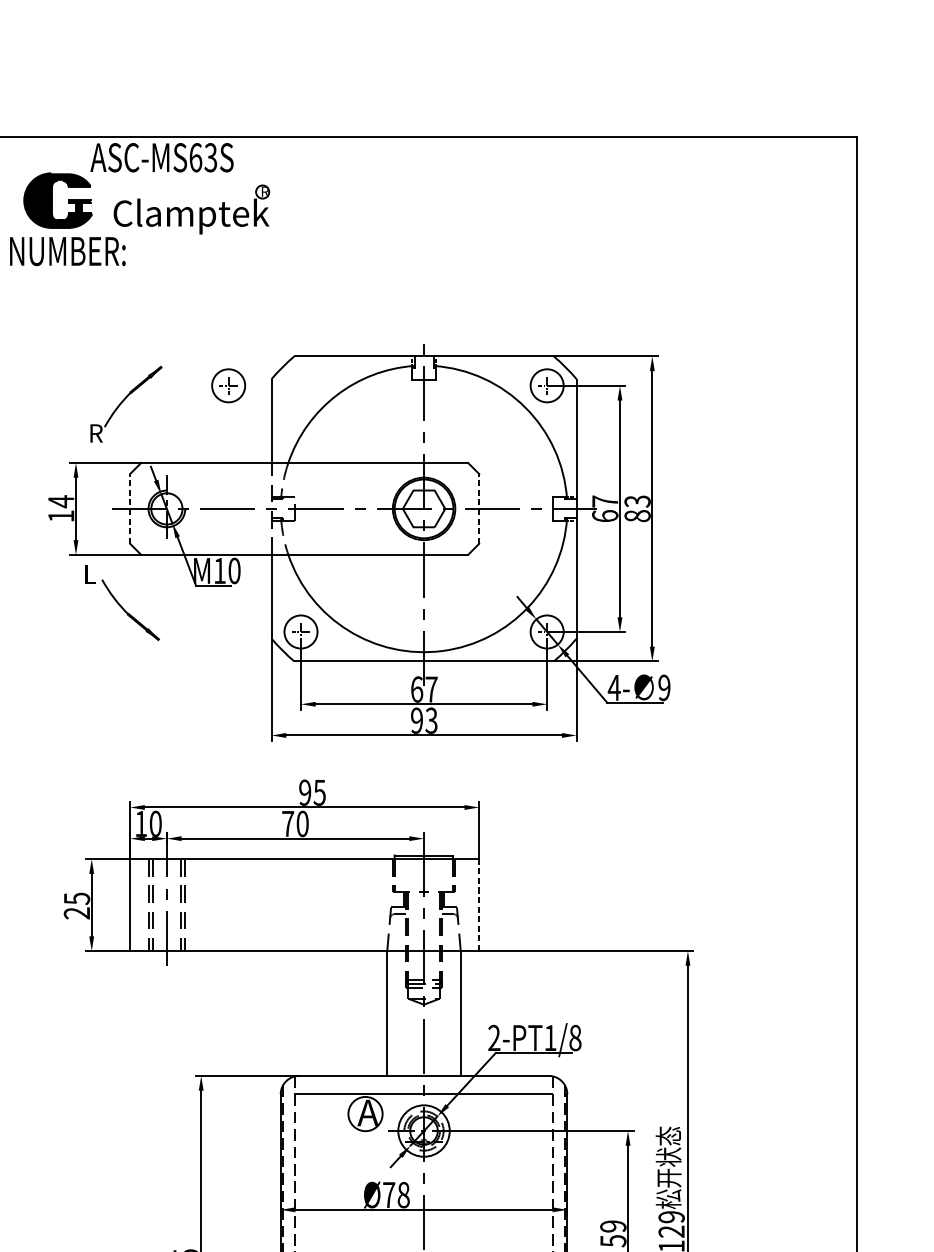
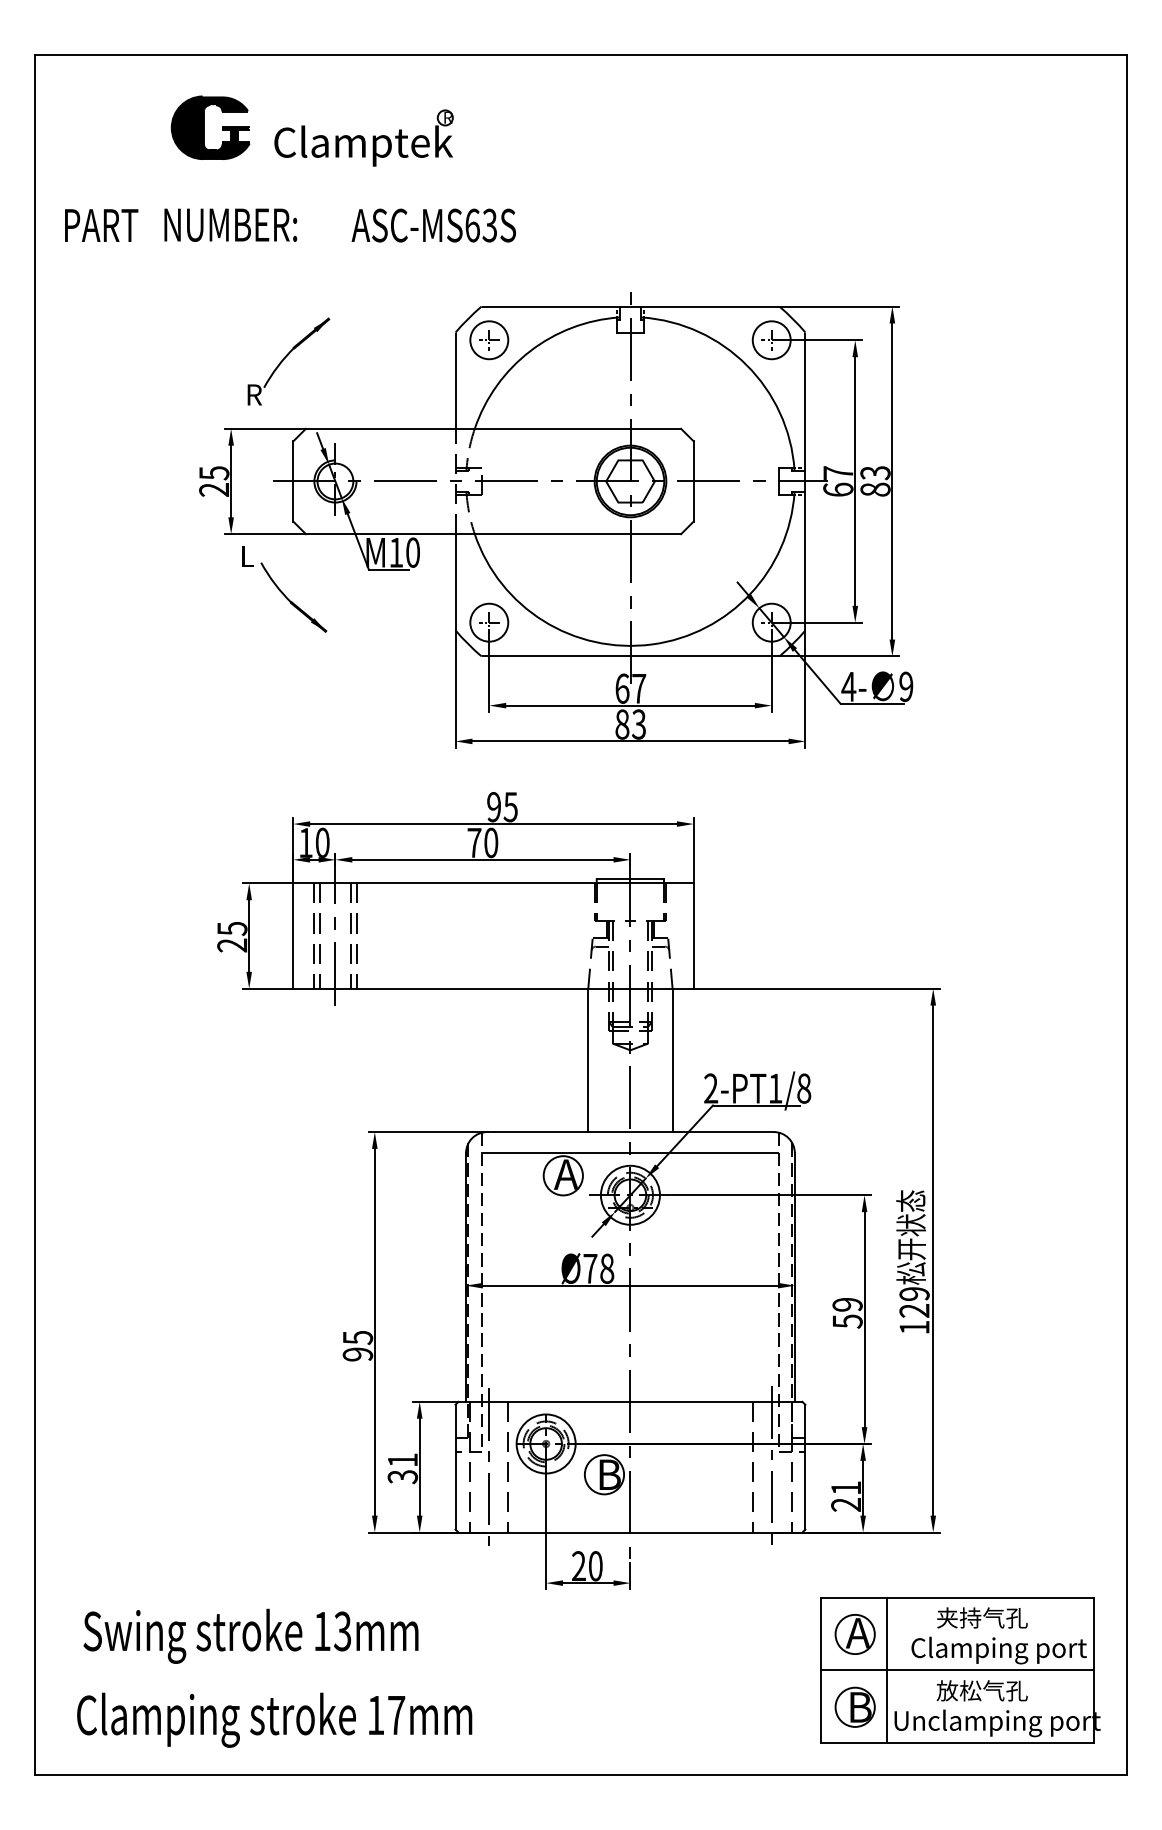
text: (161, 157) -> (433, 225), moved
text: (67, 250) -> (230, 224), moved
part: (228, 386) -> (489, 340), moved
text: (61, 508) -> (214, 480), 14 -> 25
line: (130, 508) -> (293, 481), dashed -> solid
line: (478, 508) -> (693, 481), dashed -> solid
text: (417, 720) -> (622, 724), 93 -> 83
line: (478, 905) -> (693, 936), dashed -> solid

